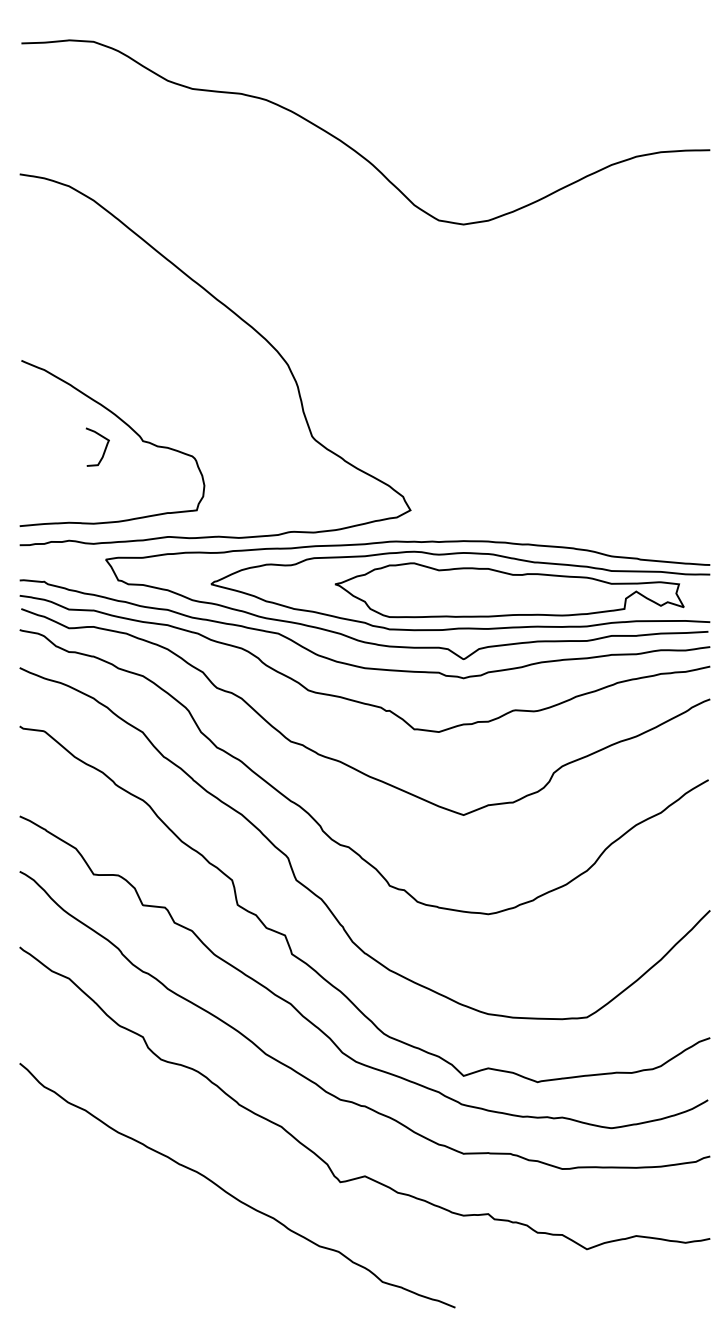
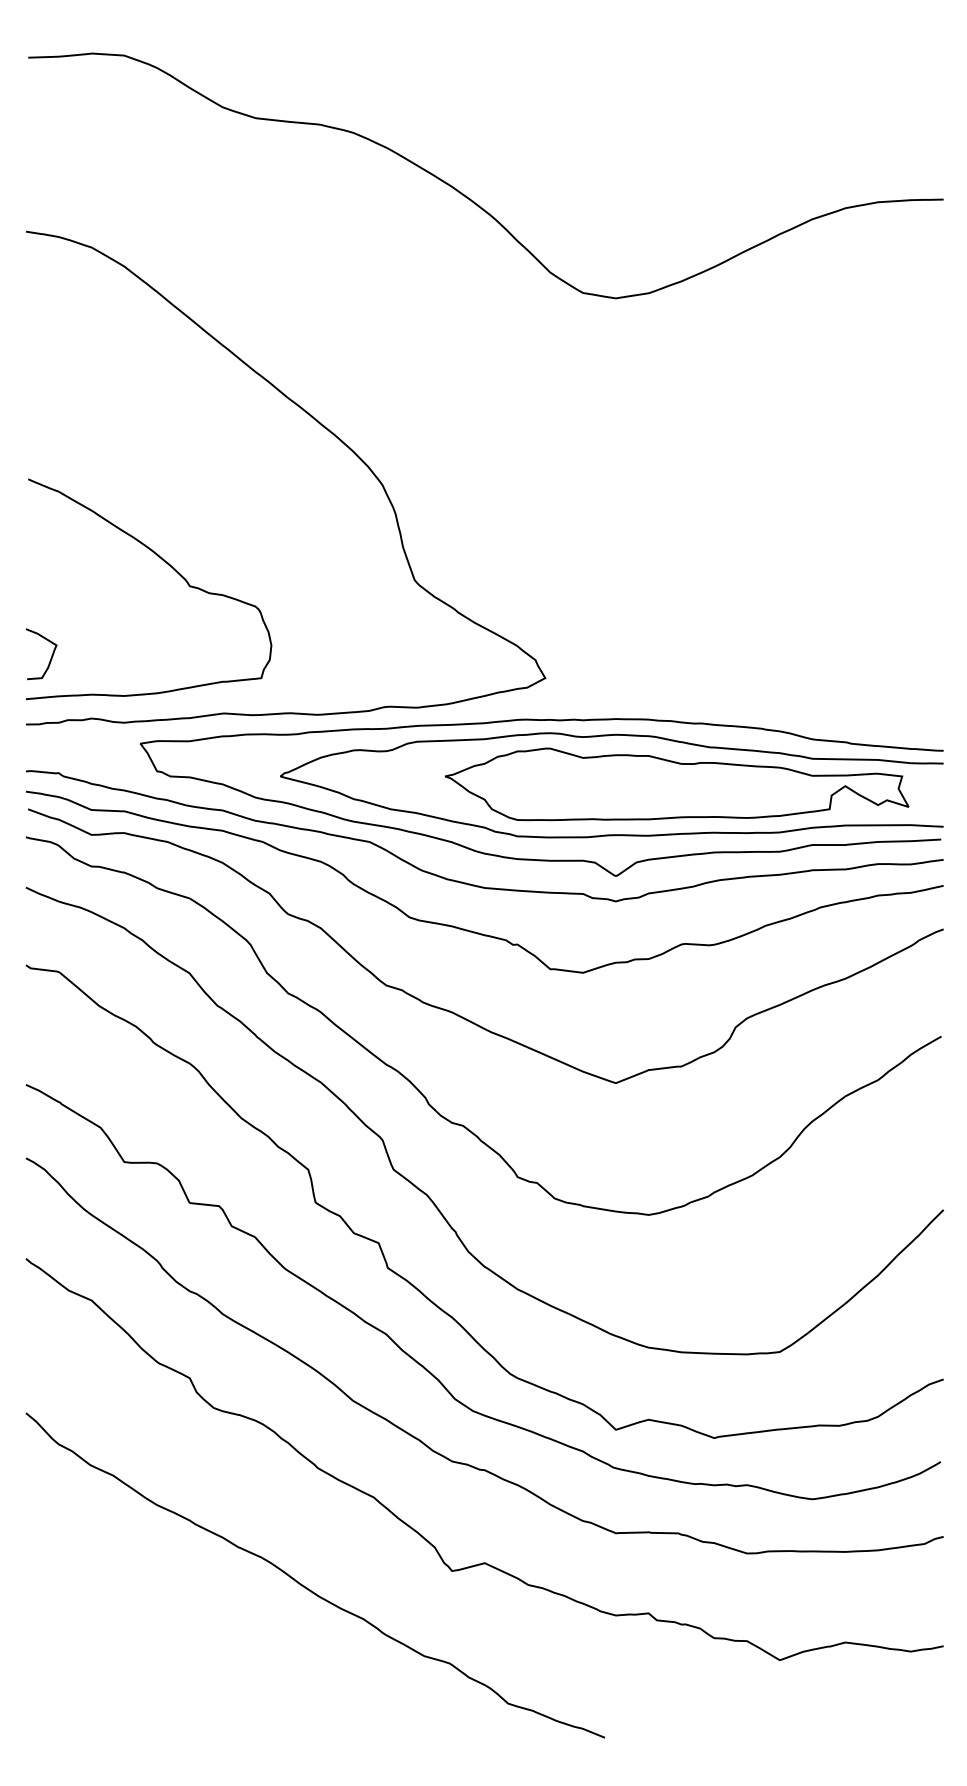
curve: (104, 449) -> (50, 657), moved

